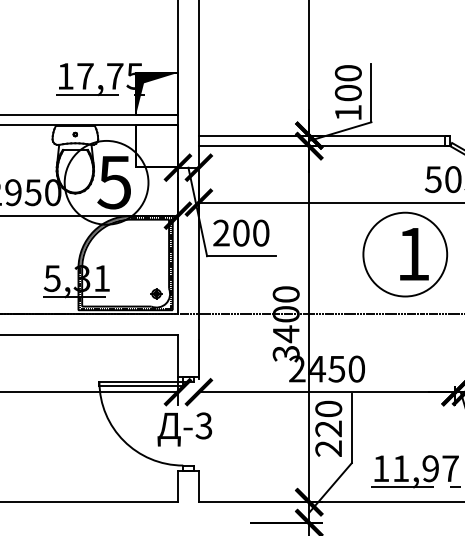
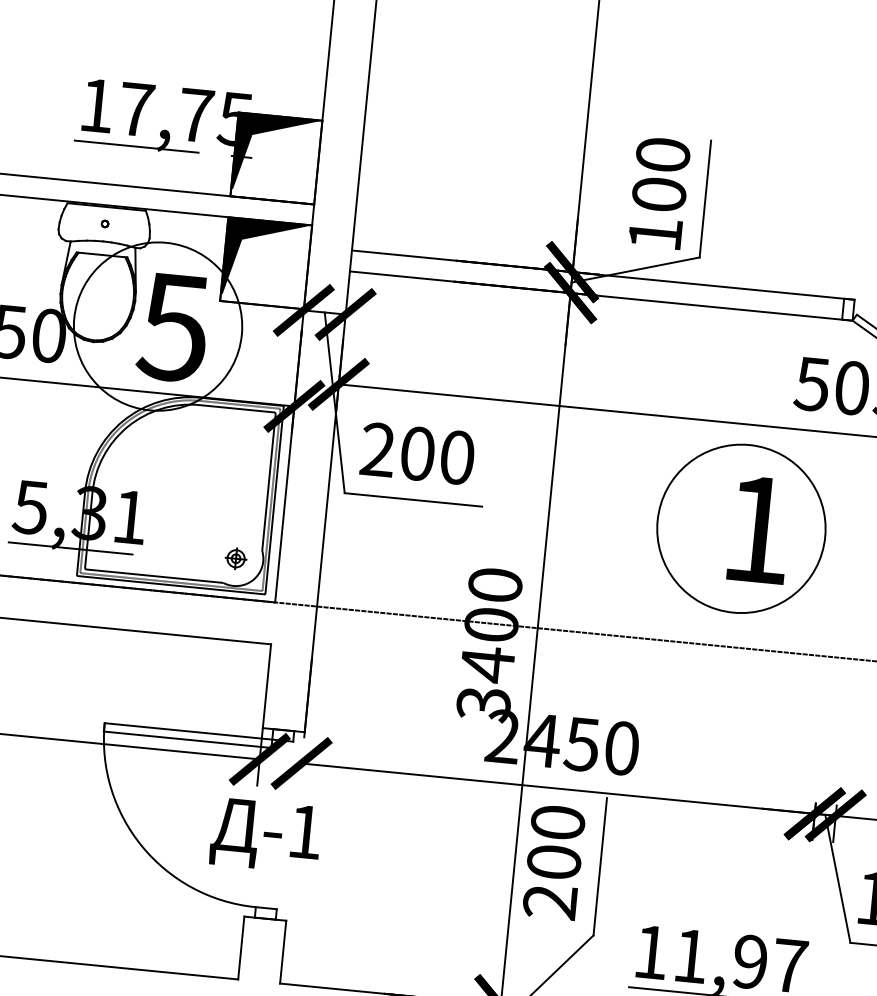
fill: (156, 144) -> (265, 259), added
text: (203, 425) -> (304, 831), -3 -> -1
text: (328, 428) -> (553, 861), 220 -> 200

